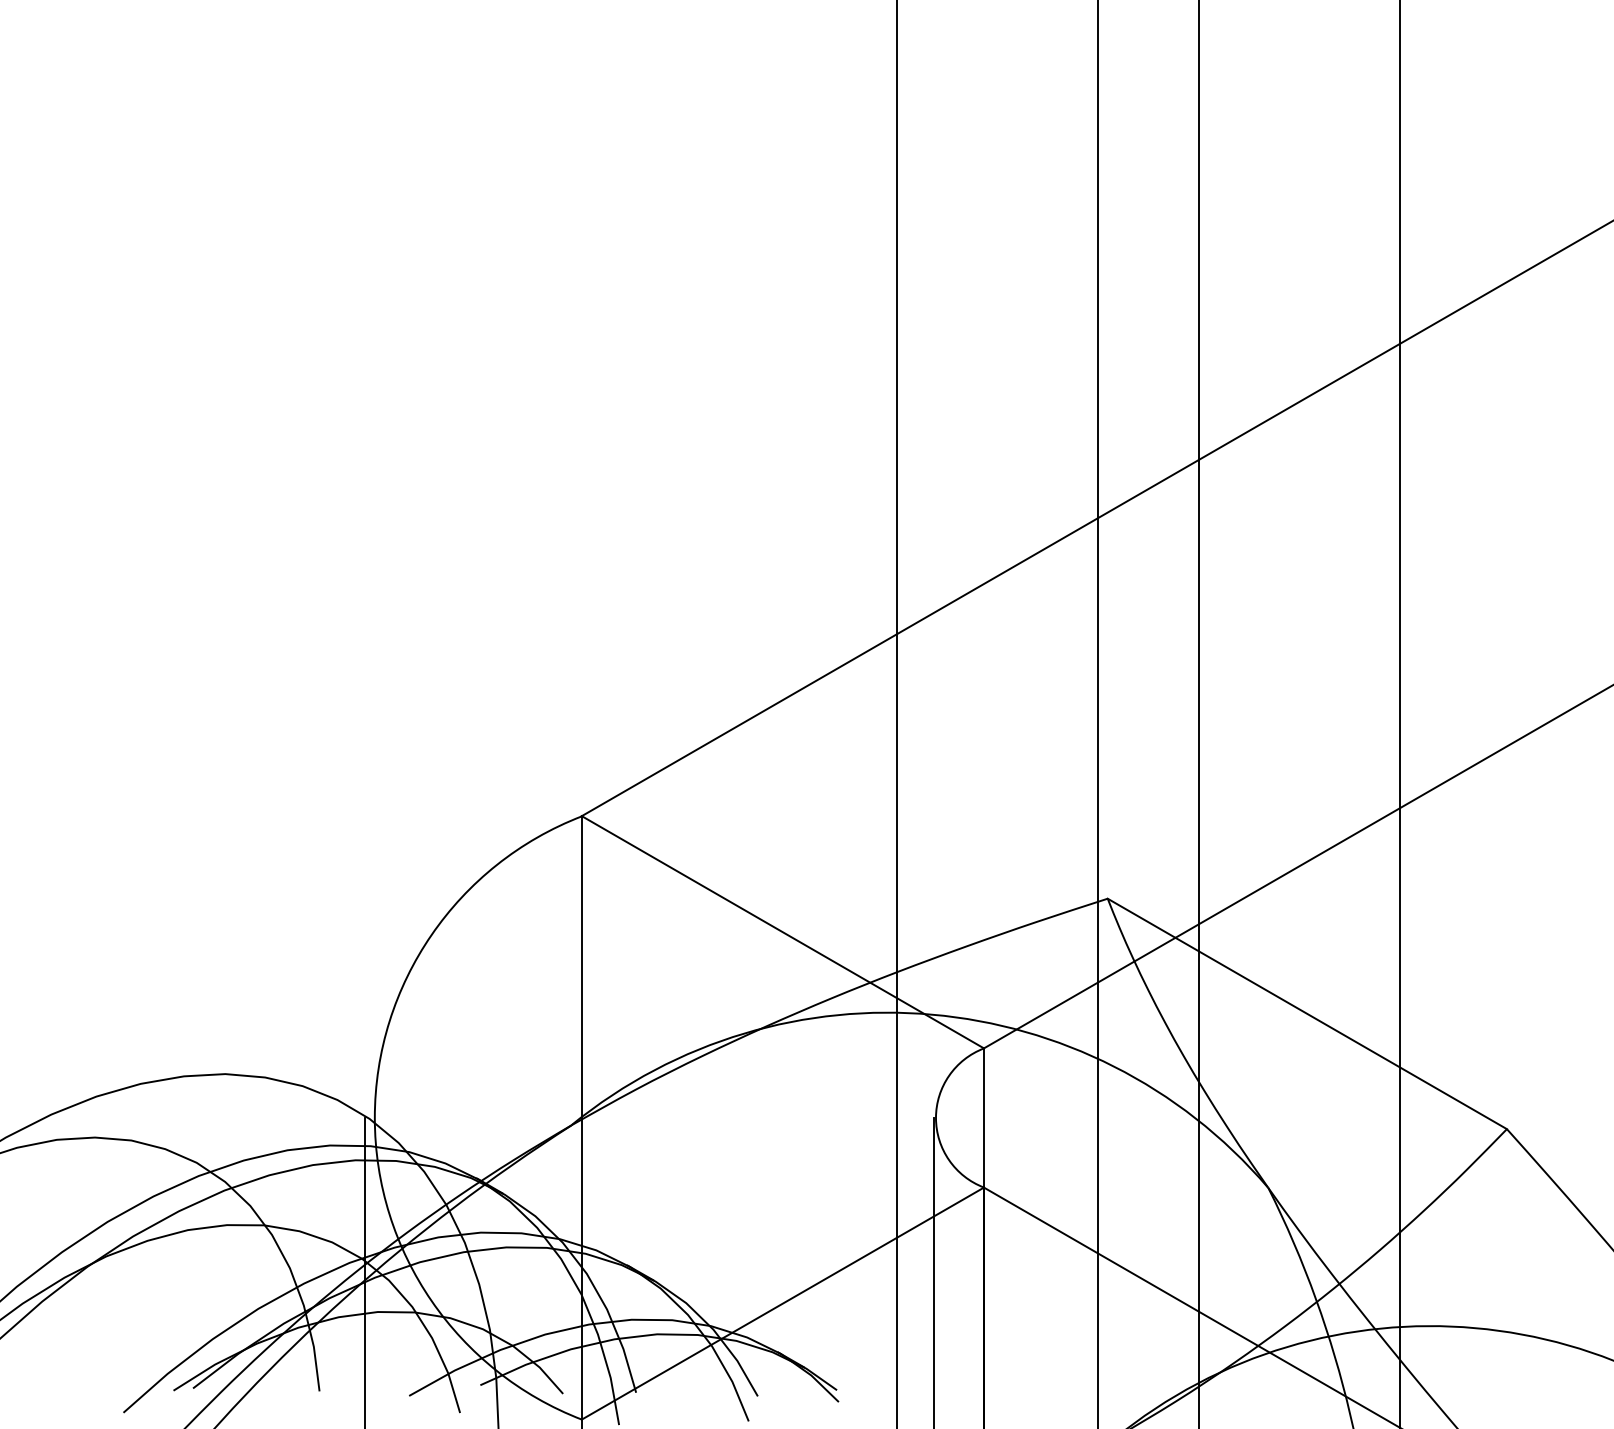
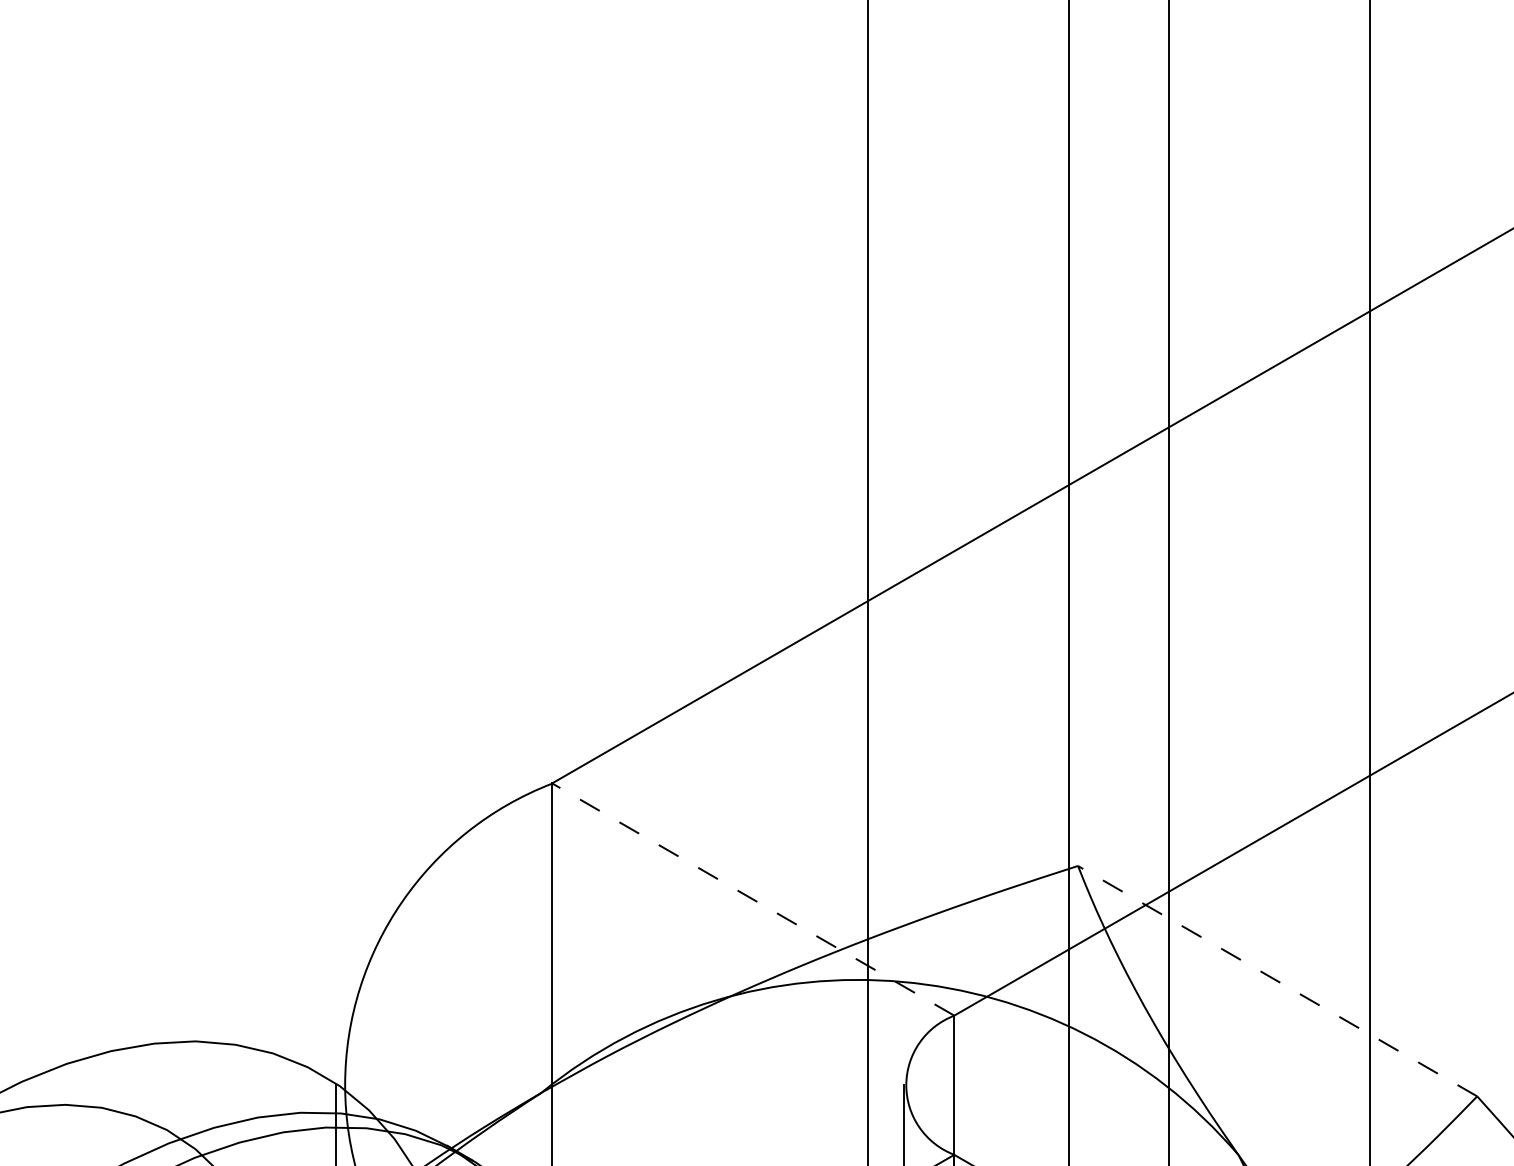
line: (782, 932) -> (752, 899), solid -> dashed
line: (1306, 1013) -> (1276, 980), solid -> dashed

